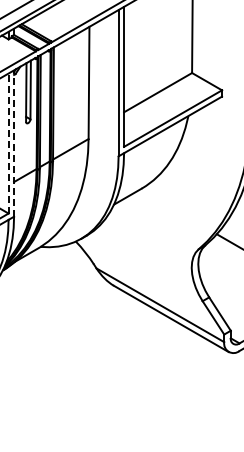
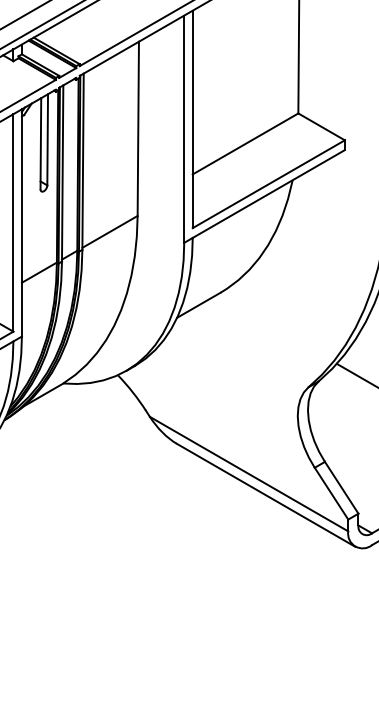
line: (8, 143) -> (13, 222), dashed -> solid
line: (14, 143) -> (22, 222), dashed -> solid

